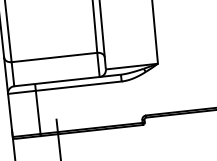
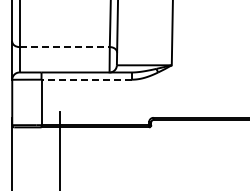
line: (55, 57) -> (65, 47), solid -> dashed
line: (78, 86) -> (86, 79), solid -> dashed

